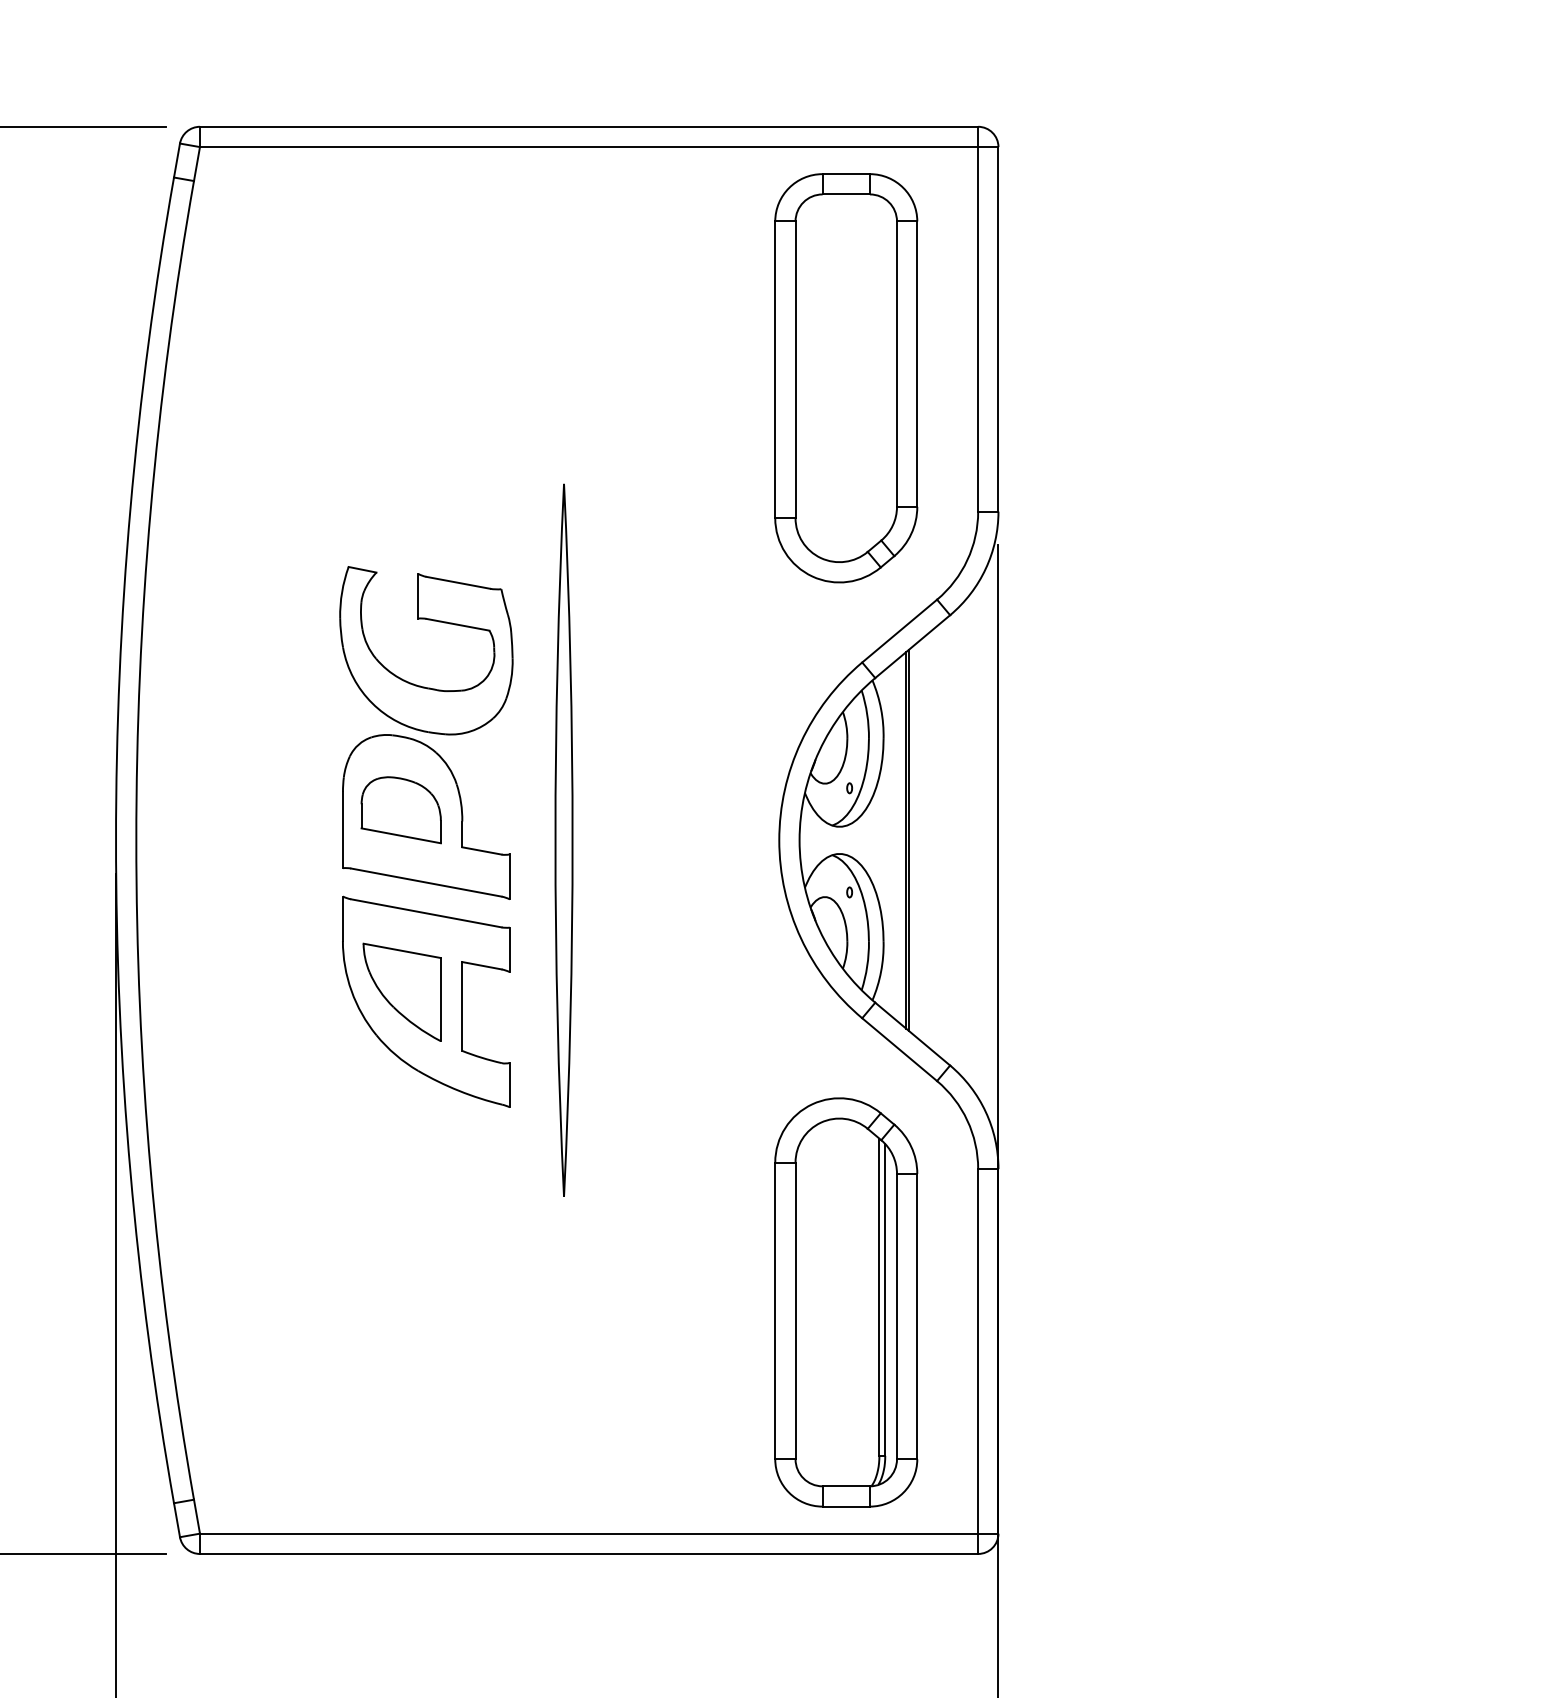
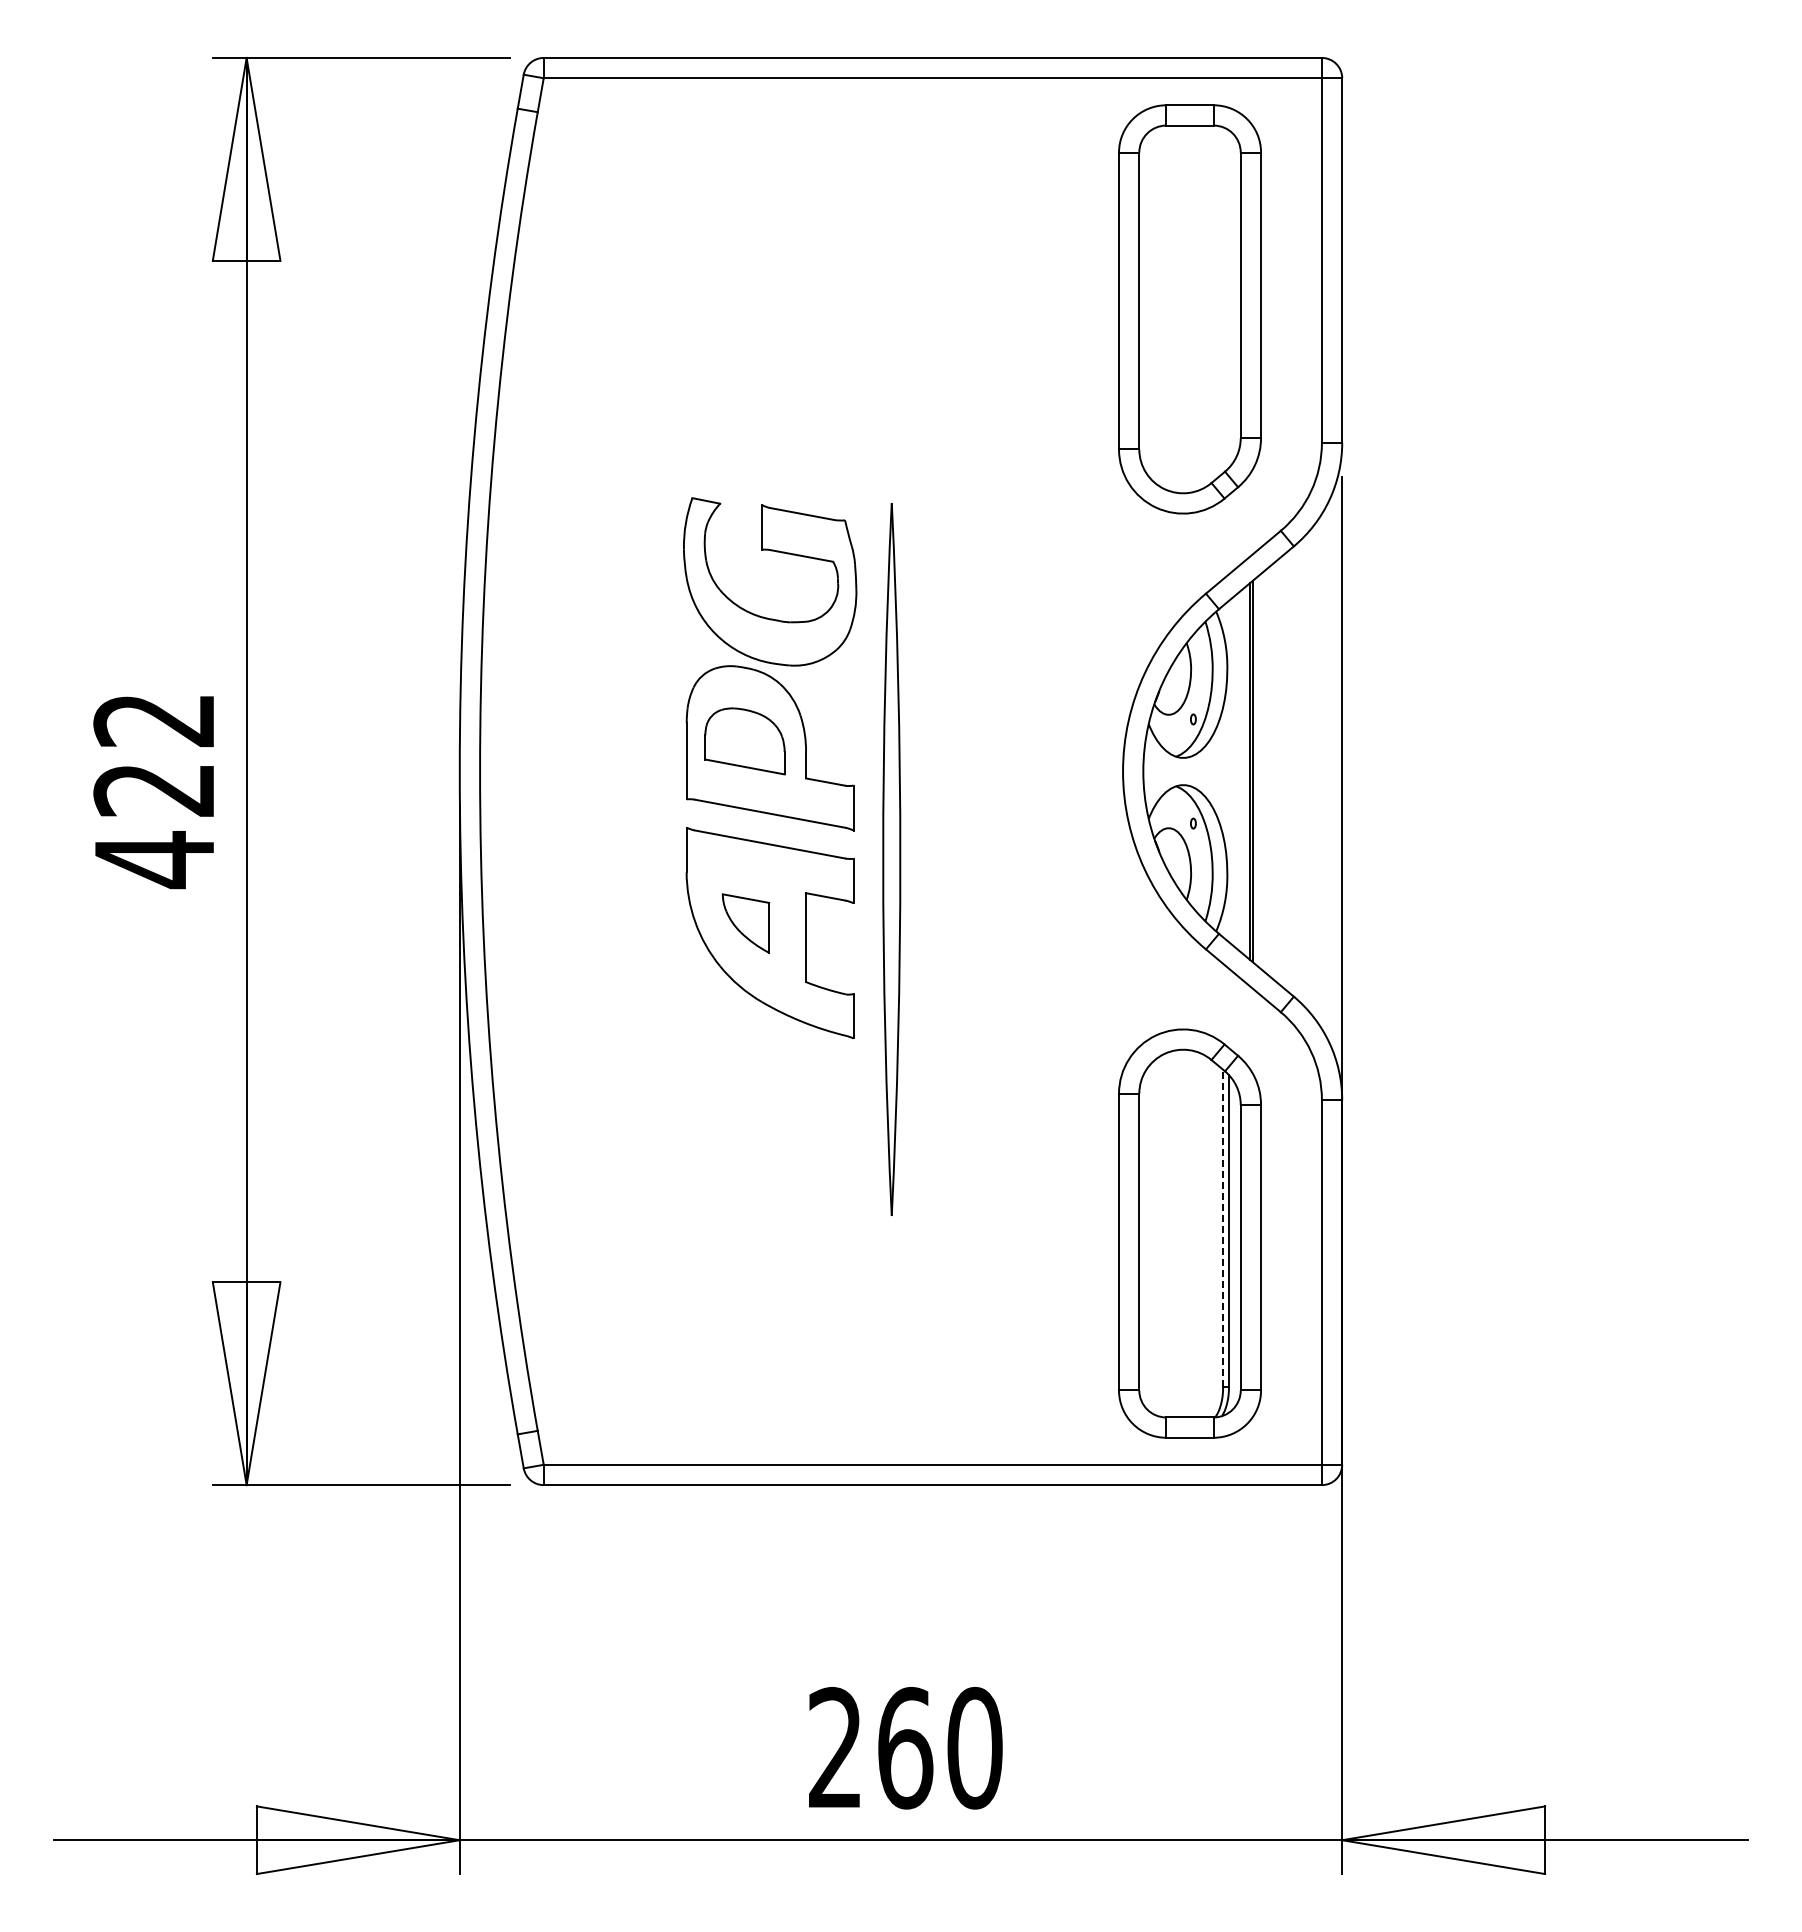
part: (563, 840) -> (891, 859), moved
part: (401, 992) -> (745, 923), size x0.6
line: (879, 1297) -> (1223, 1228), solid -> dashed

